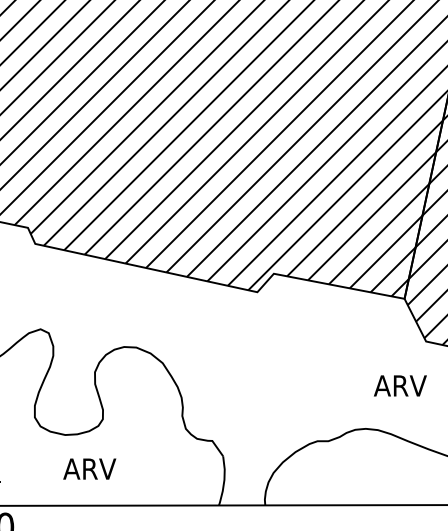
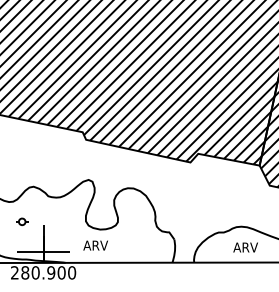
text: (399, 385) -> (245, 247), moved
text: (89, 468) -> (95, 245), moved

